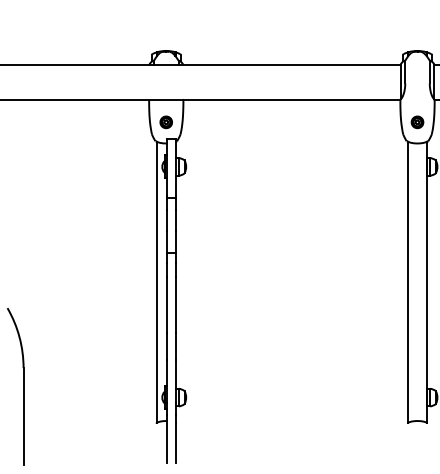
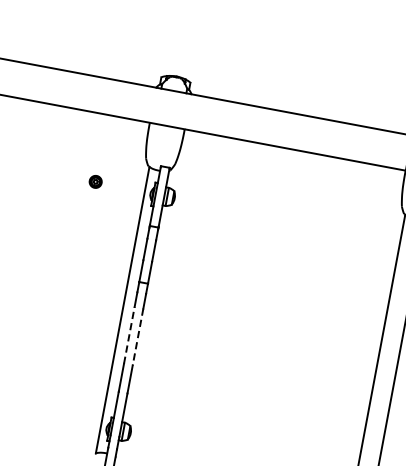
part: (165, 122) -> (94, 181), moved
line: (167, 305) -> (129, 335), solid -> dashed
line: (175, 305) -> (137, 337), solid -> dashed

